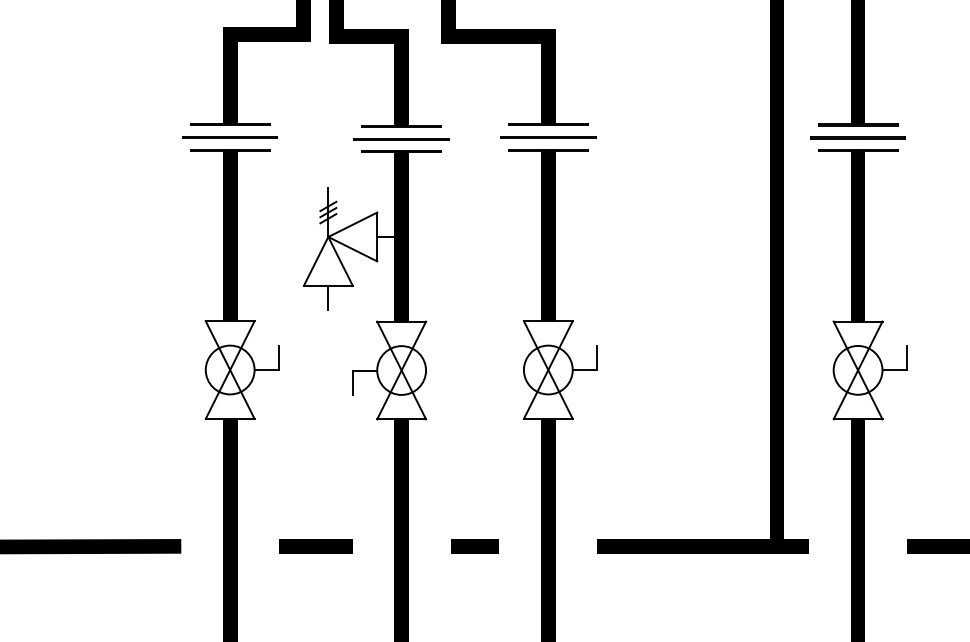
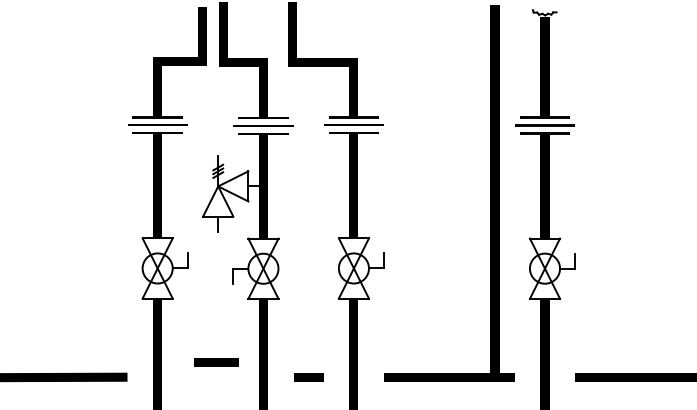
line: (315, 546) -> (216, 362), moved

